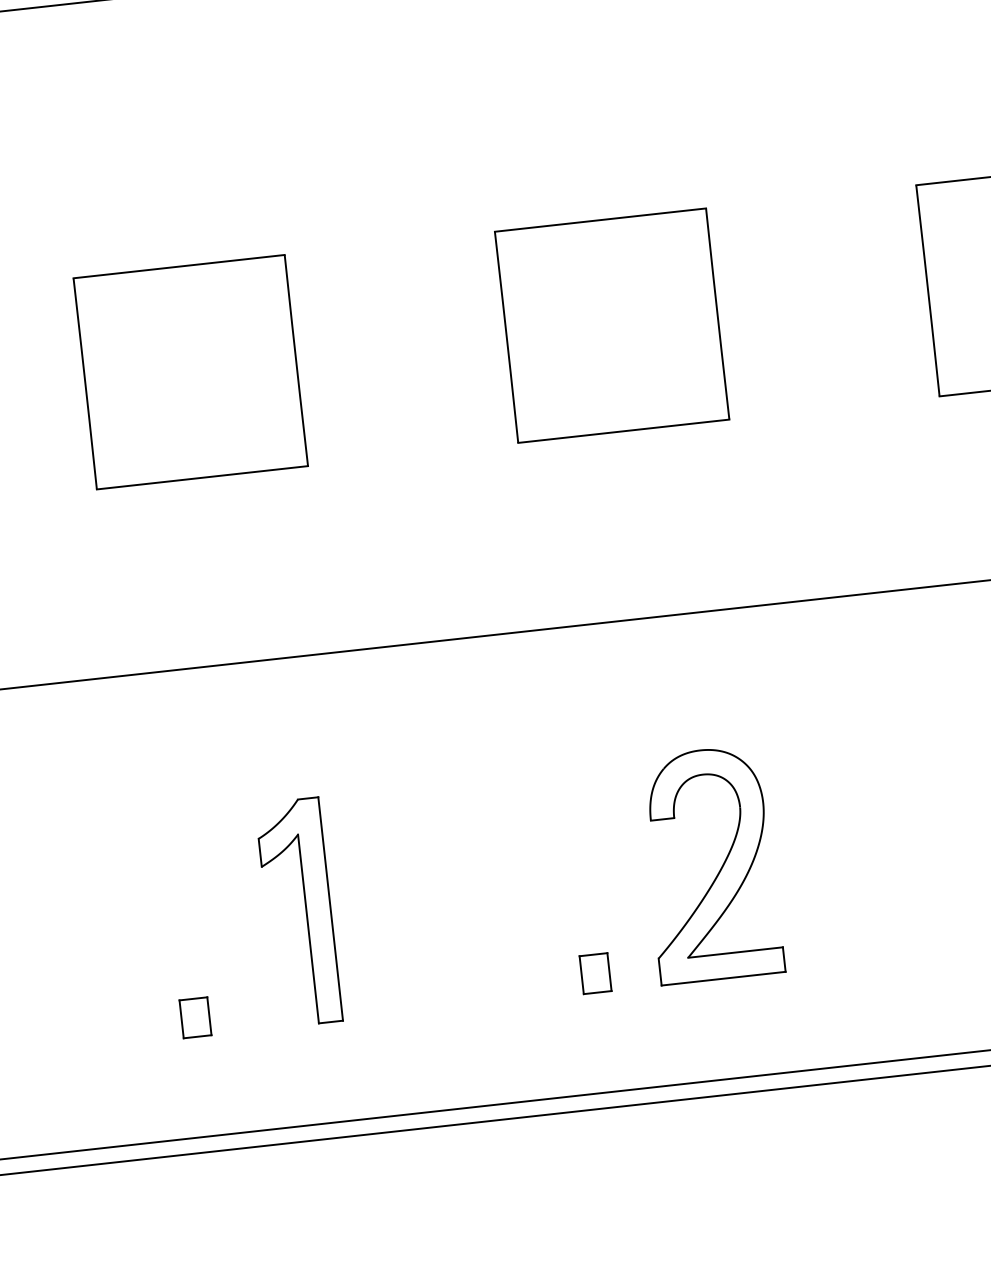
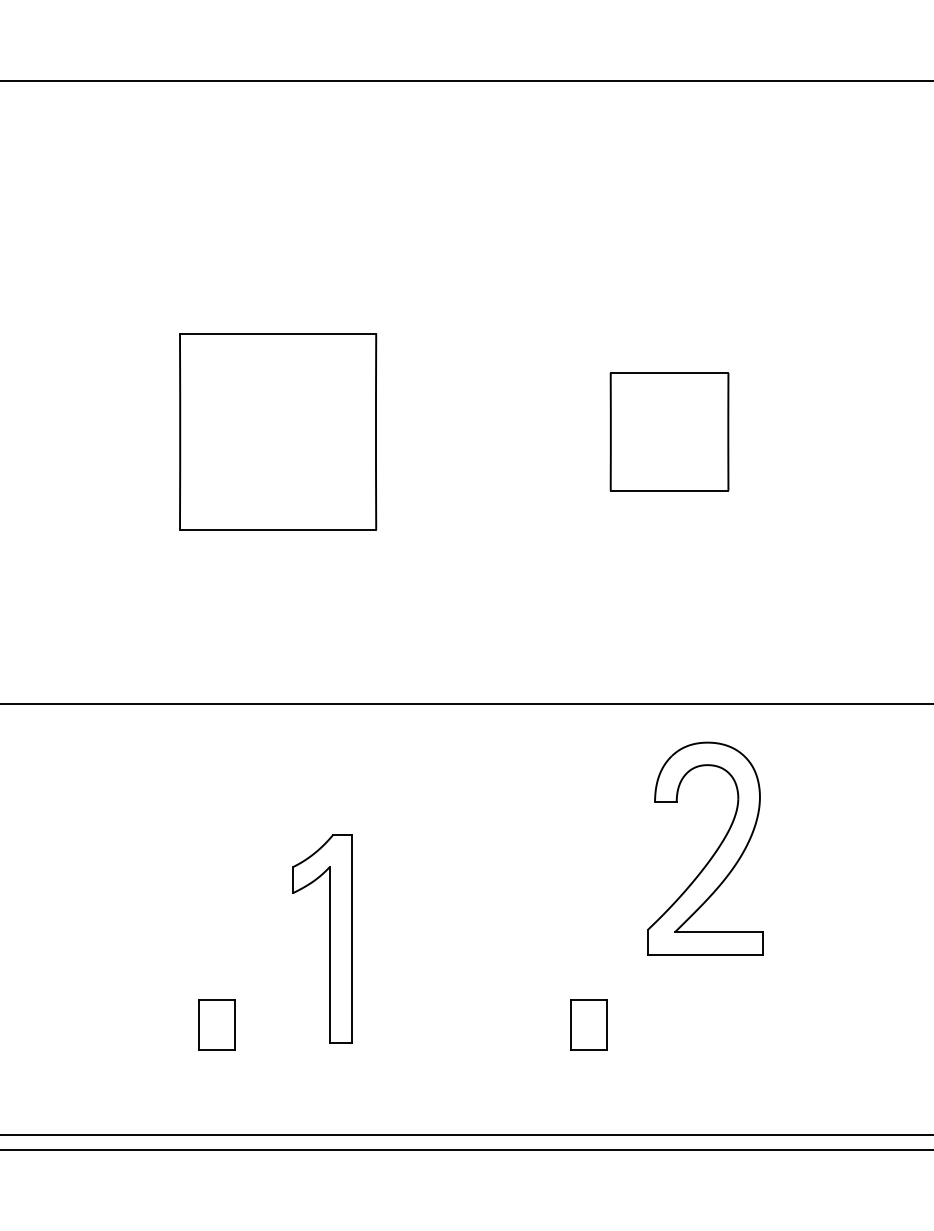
part: (611, 325) -> (669, 431), size x0.6
part: (719, 869) -> (713, 853), moved
part: (595, 973) -> (588, 1024), size x1.4
part: (194, 1017) -> (216, 1024), size x1.4

